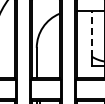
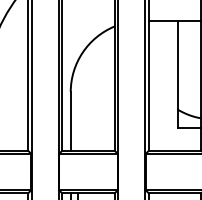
line: (92, 33) -> (177, 64), dashed -> solid

